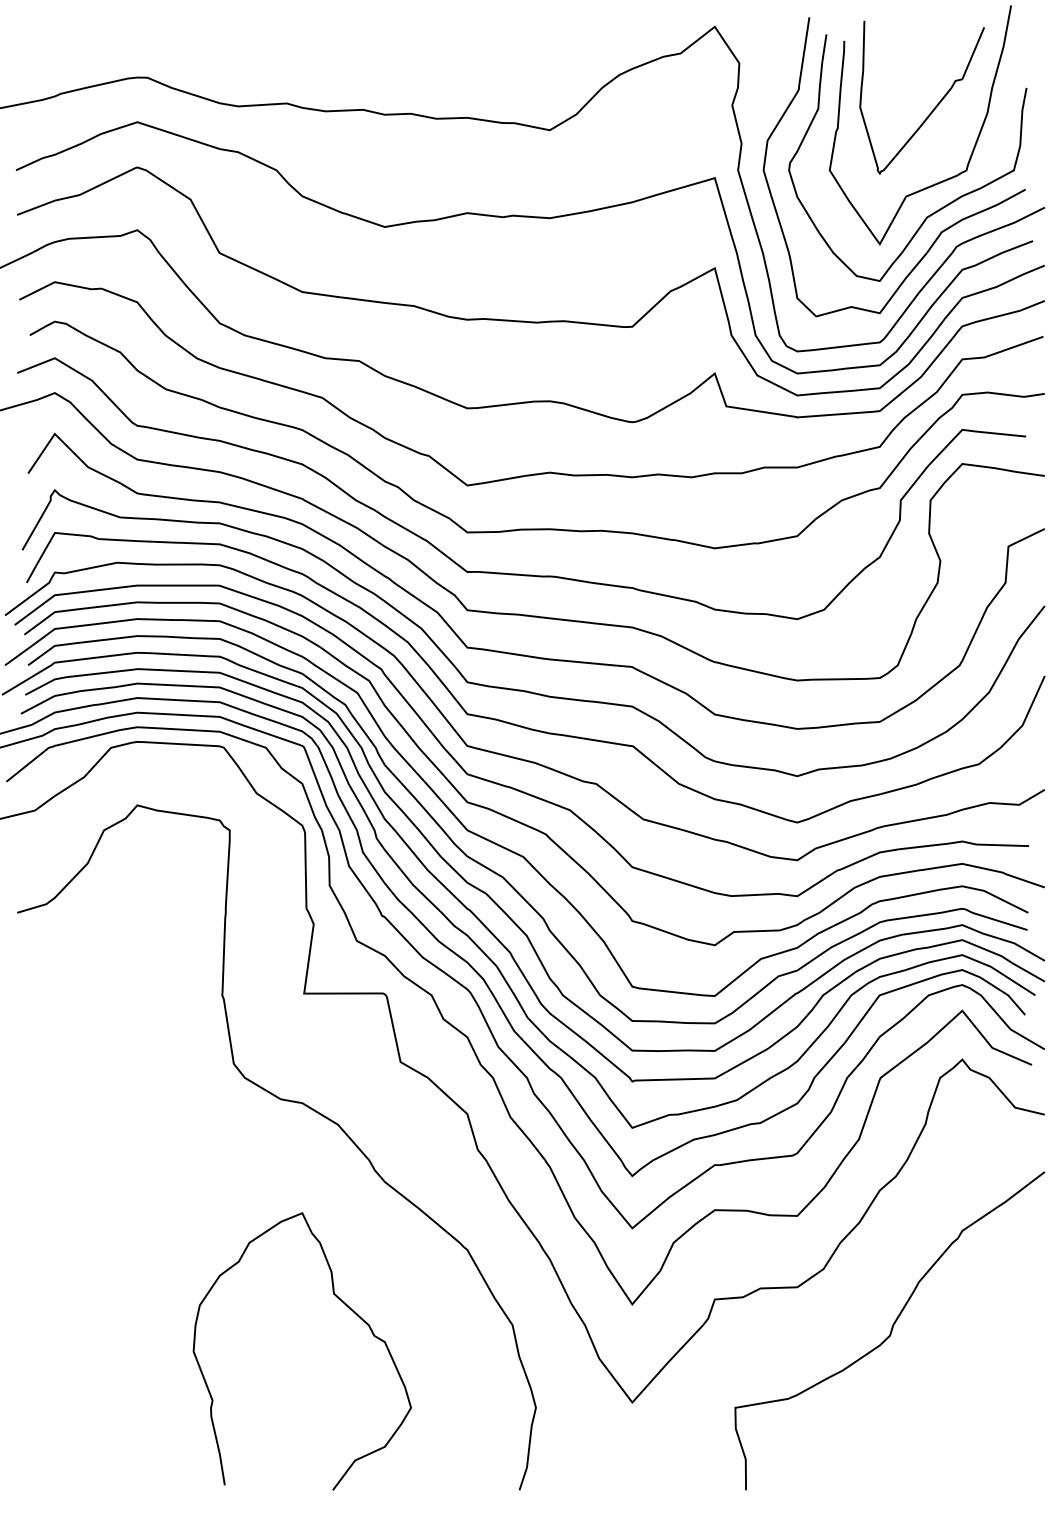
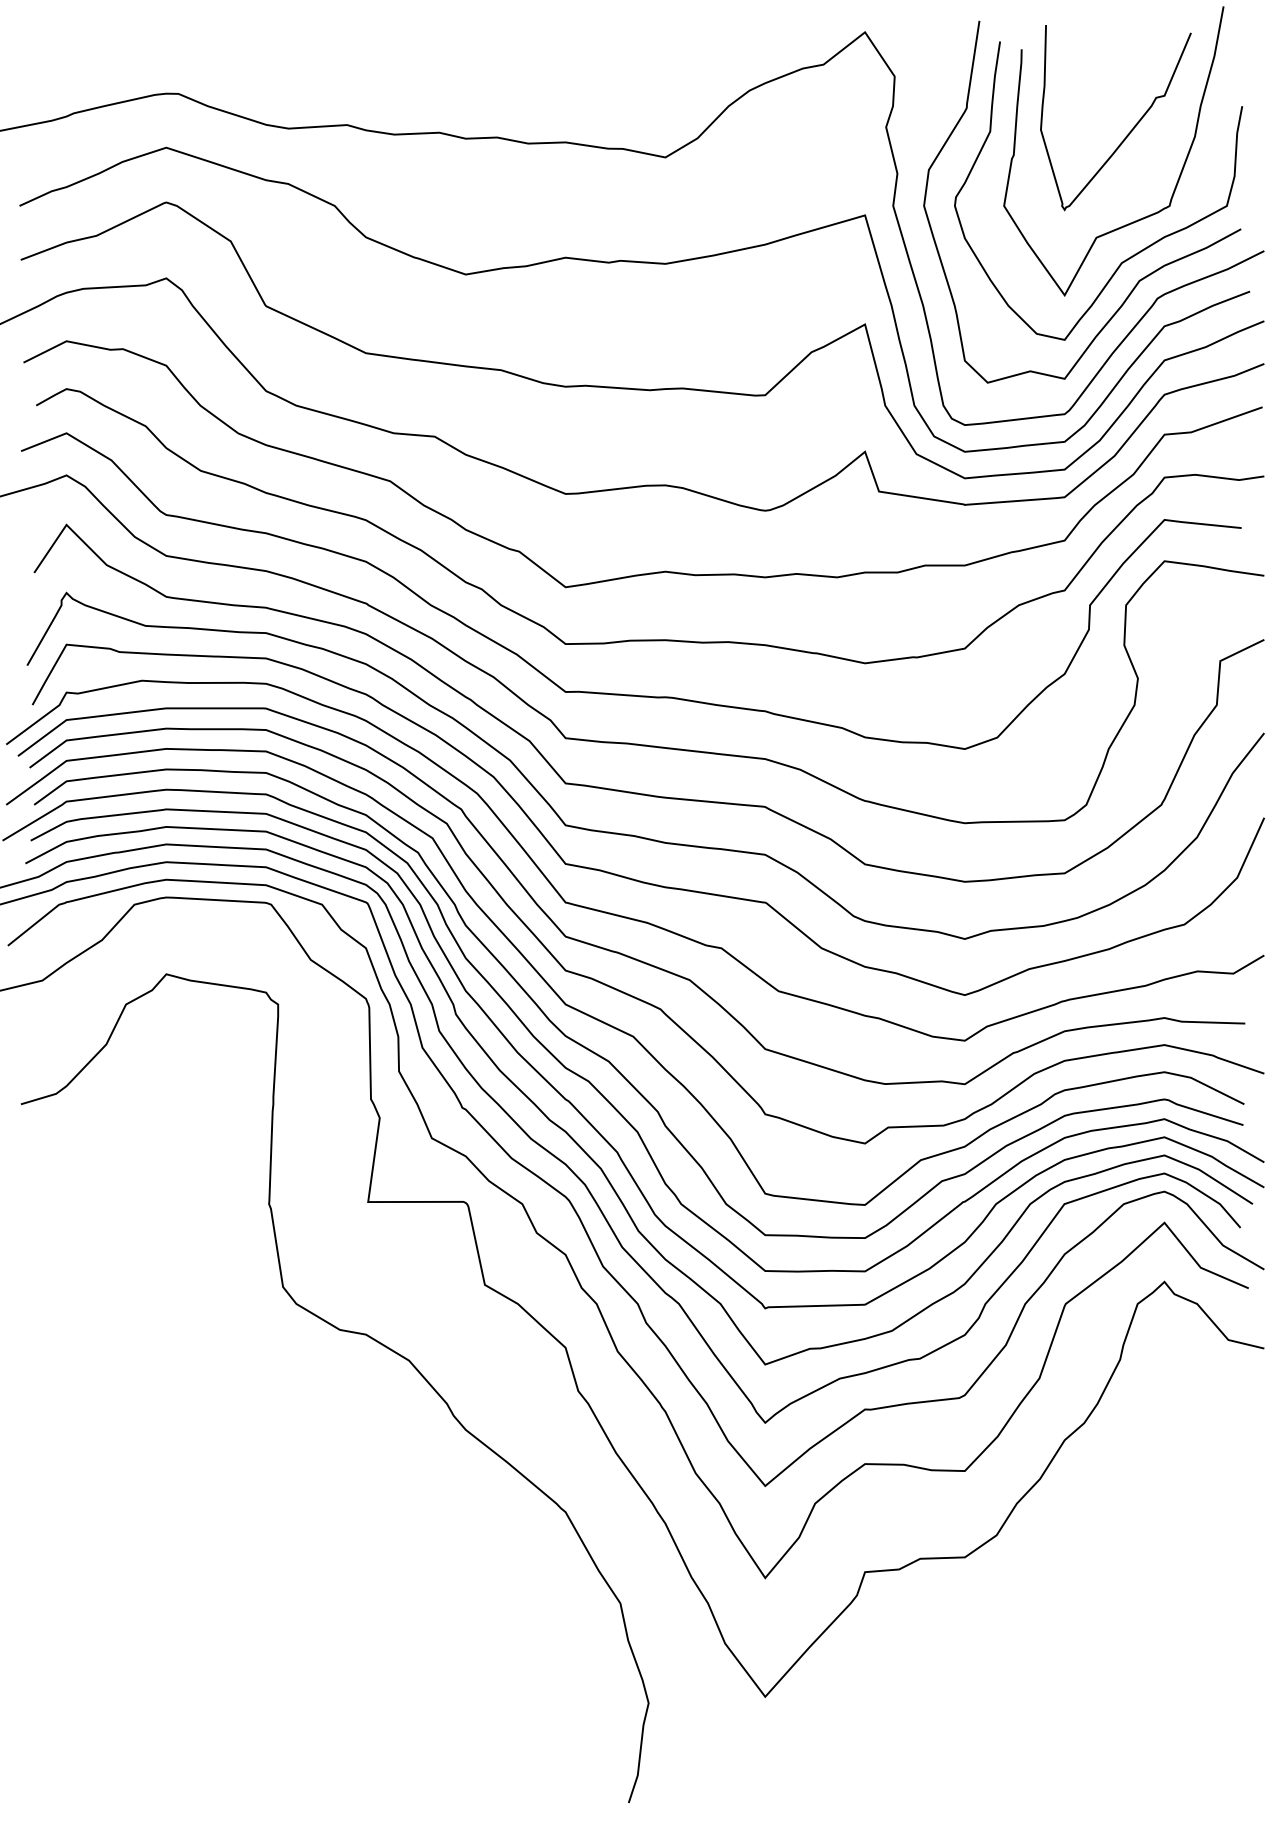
curve: (346, 1306) -> (419, 1580), removed
curve: (890, 1331) -> (1077, 1610), removed

